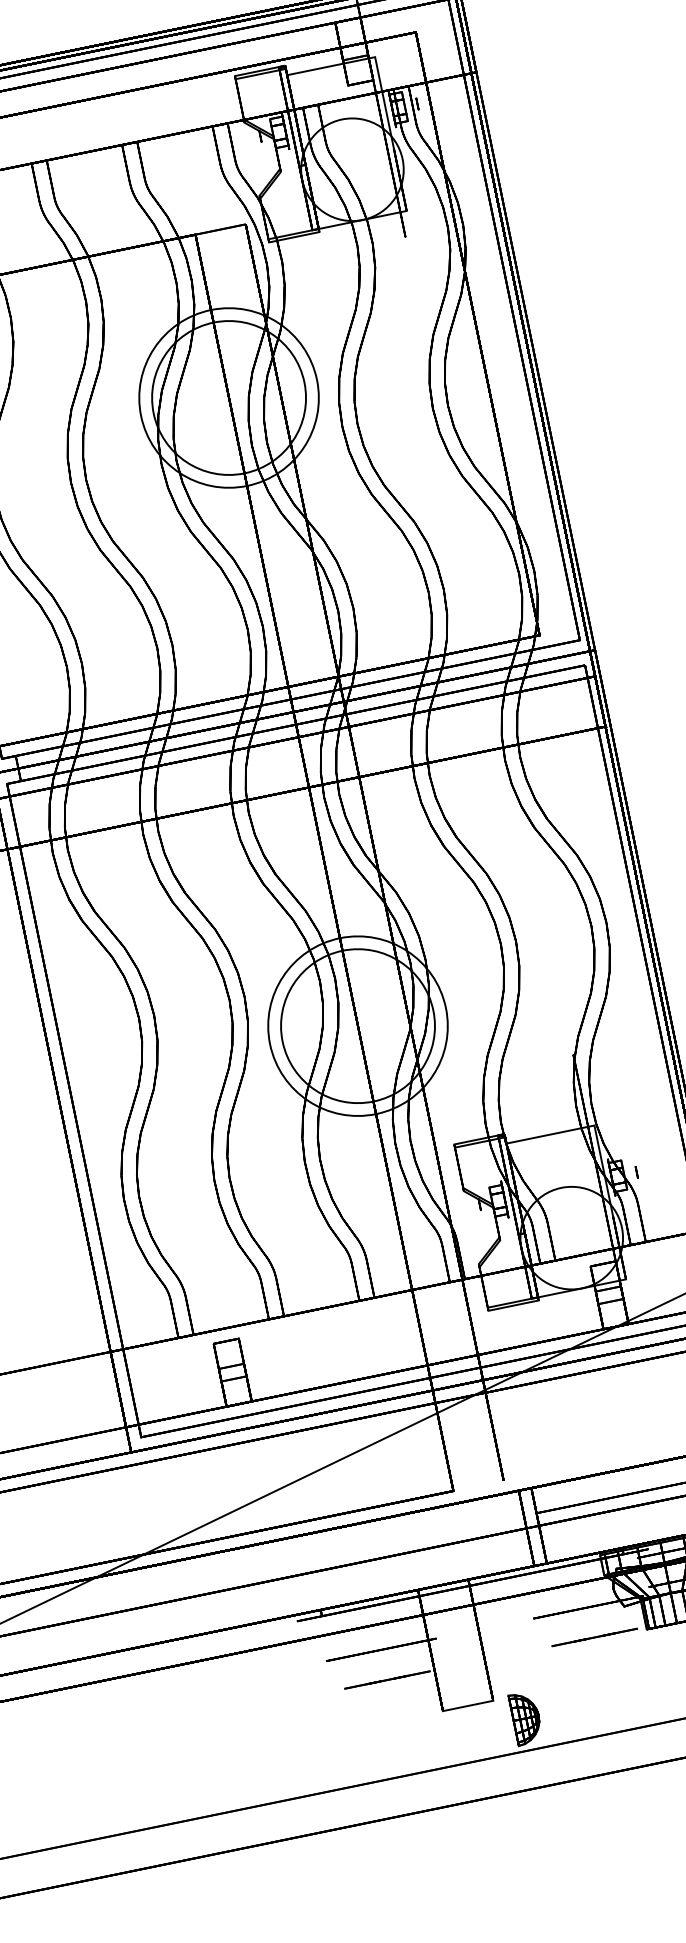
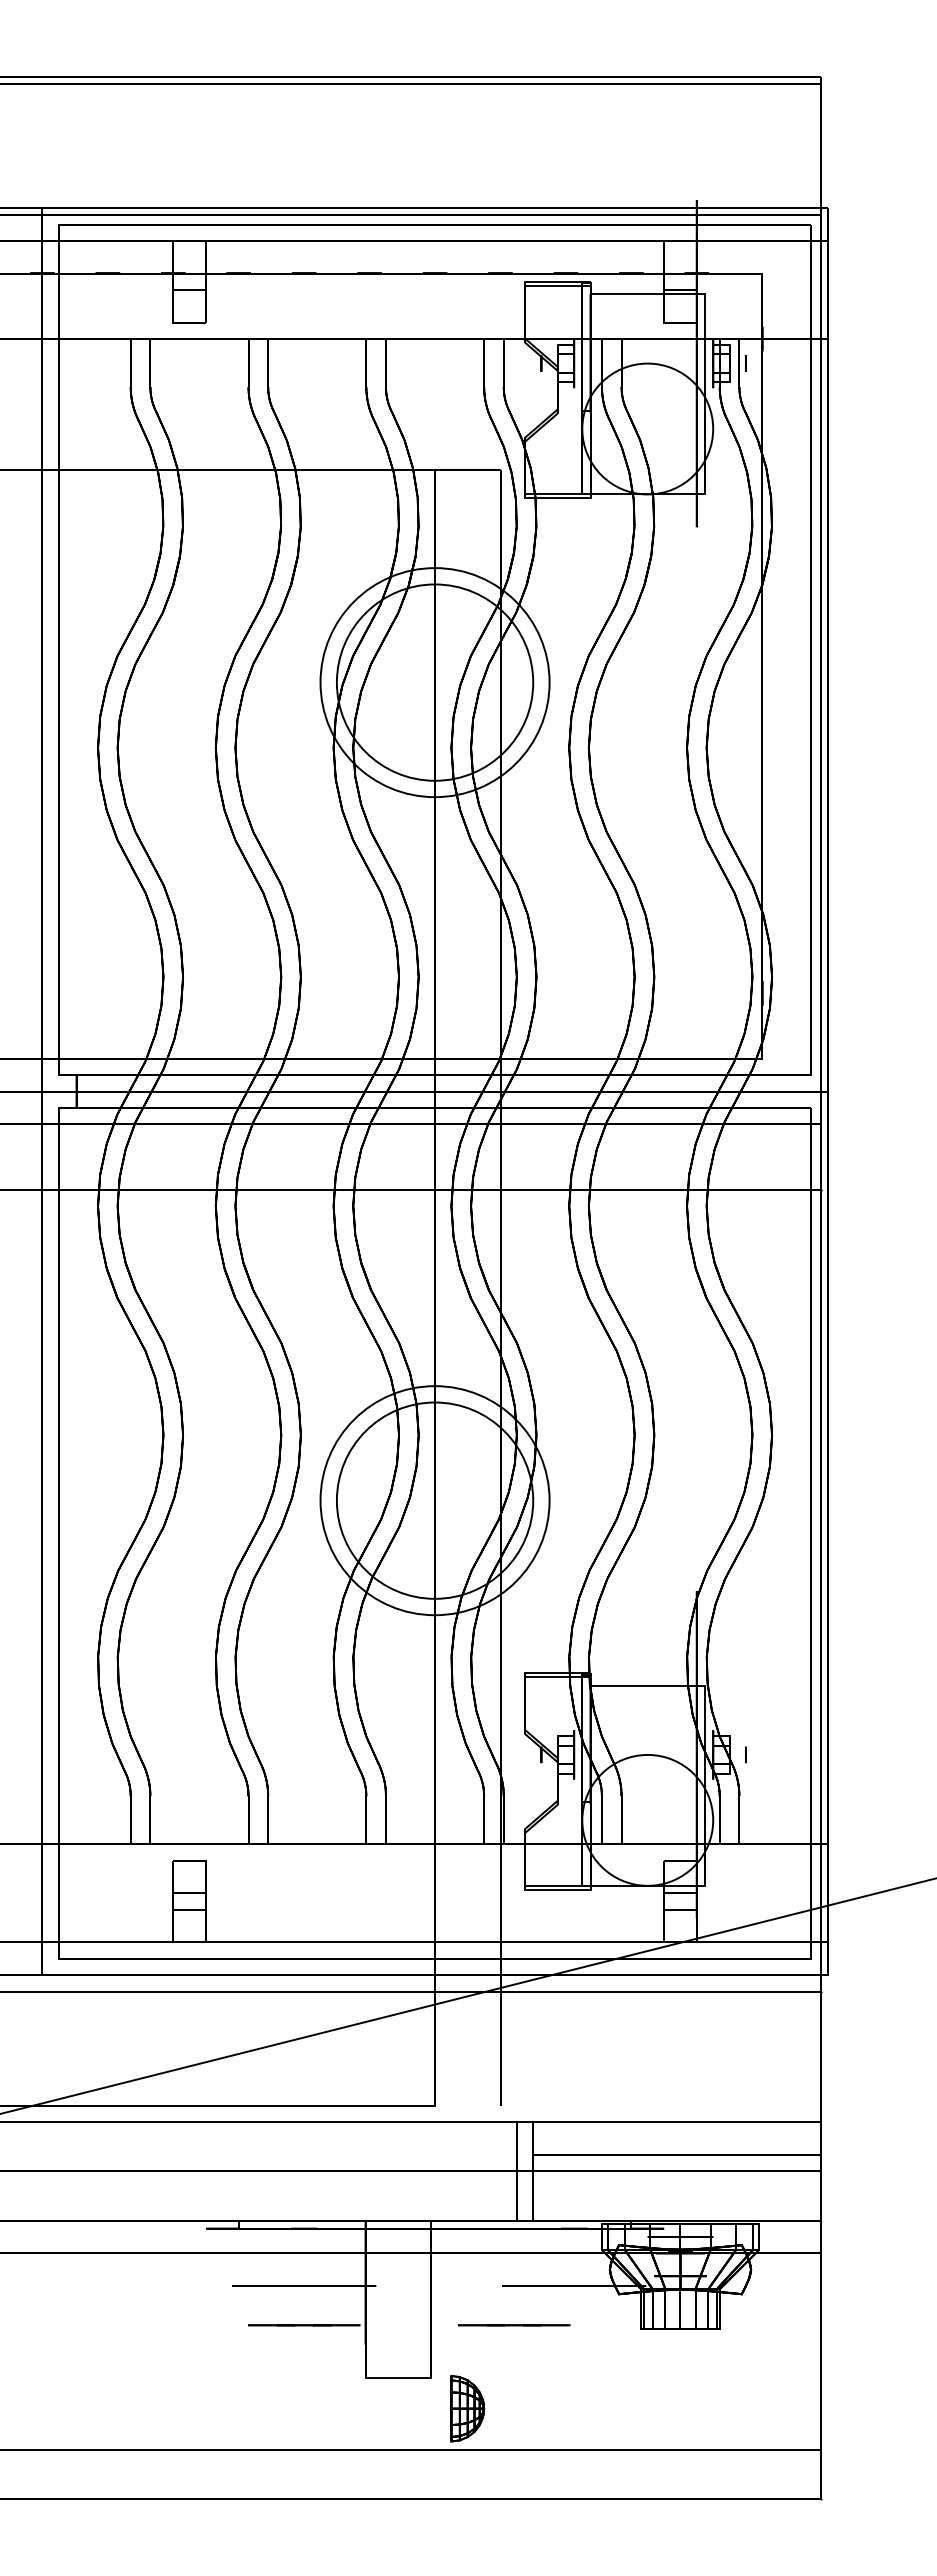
line: (595, 1637) -> (514, 2325), moved

